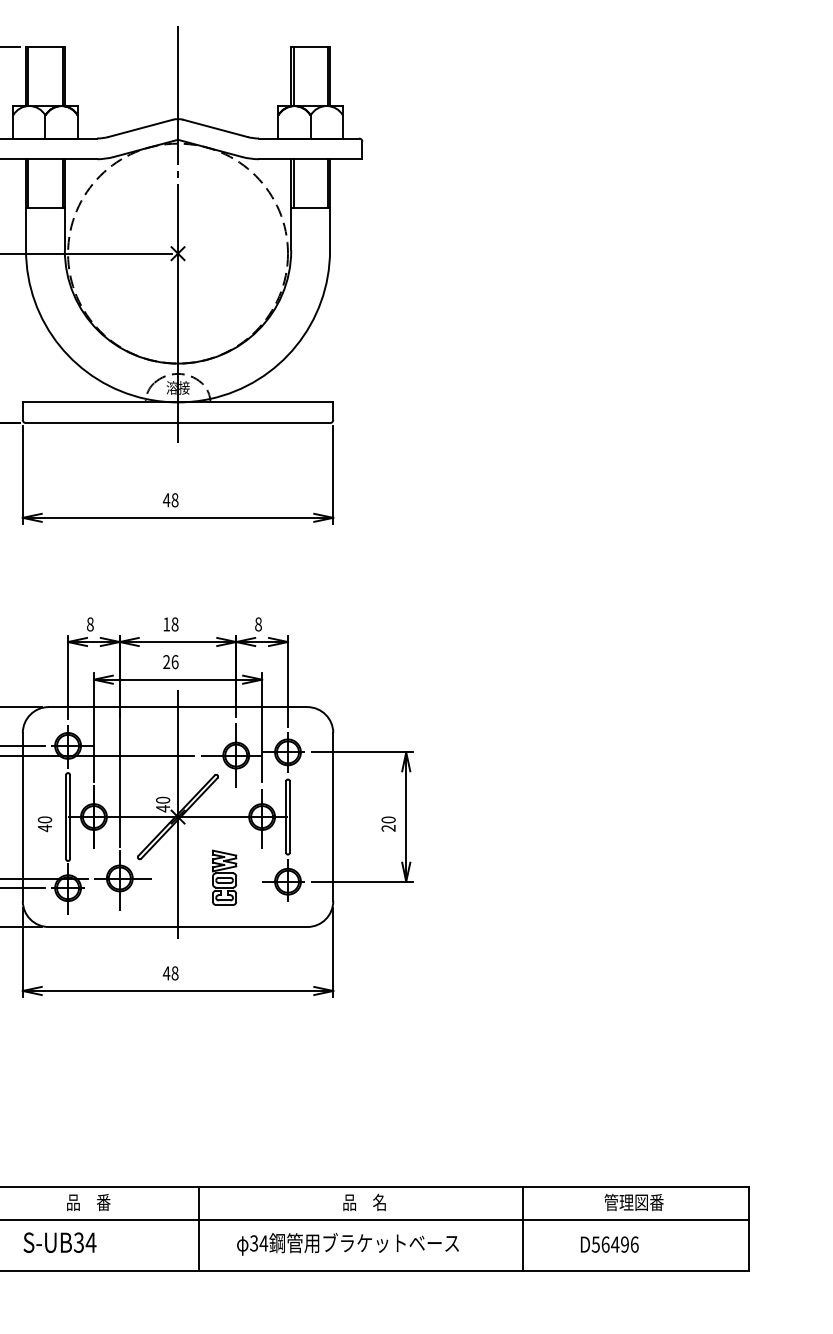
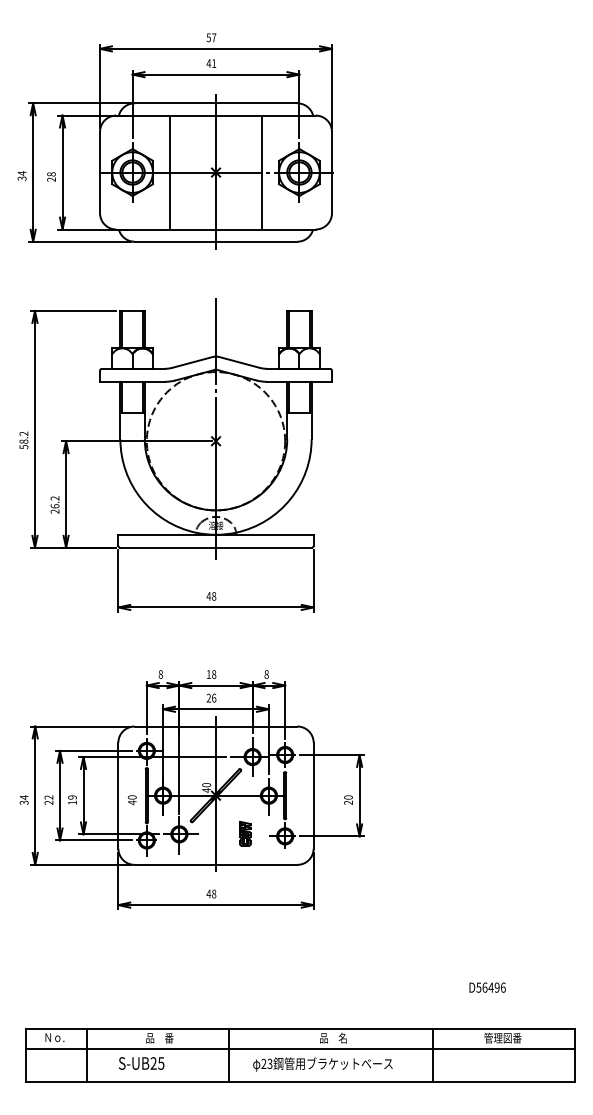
part: (224, 877) -> (245, 833), size x0.7
text: (85, 1242) -> (157, 1063), S-UB34 -> S-UB25
text: (258, 1242) -> (266, 1063), 34 -> 23
text: (609, 1244) -> (487, 987), moved

